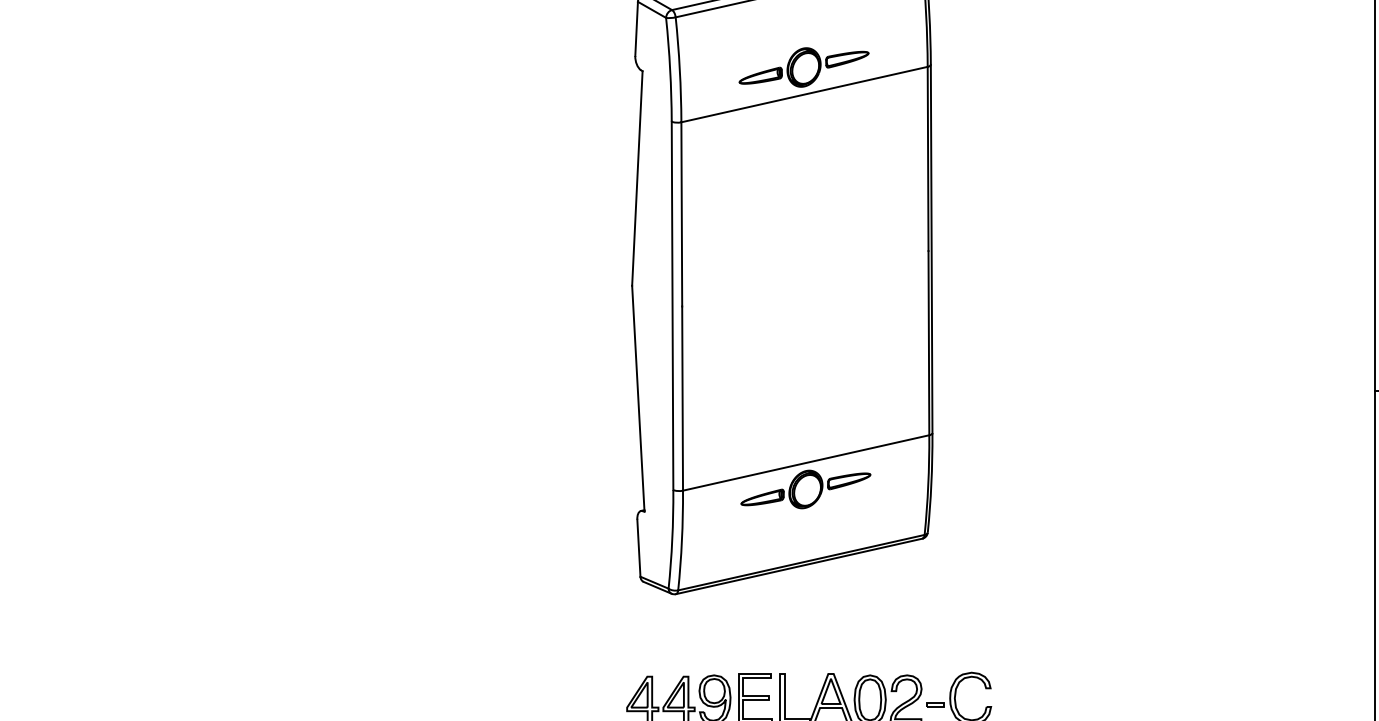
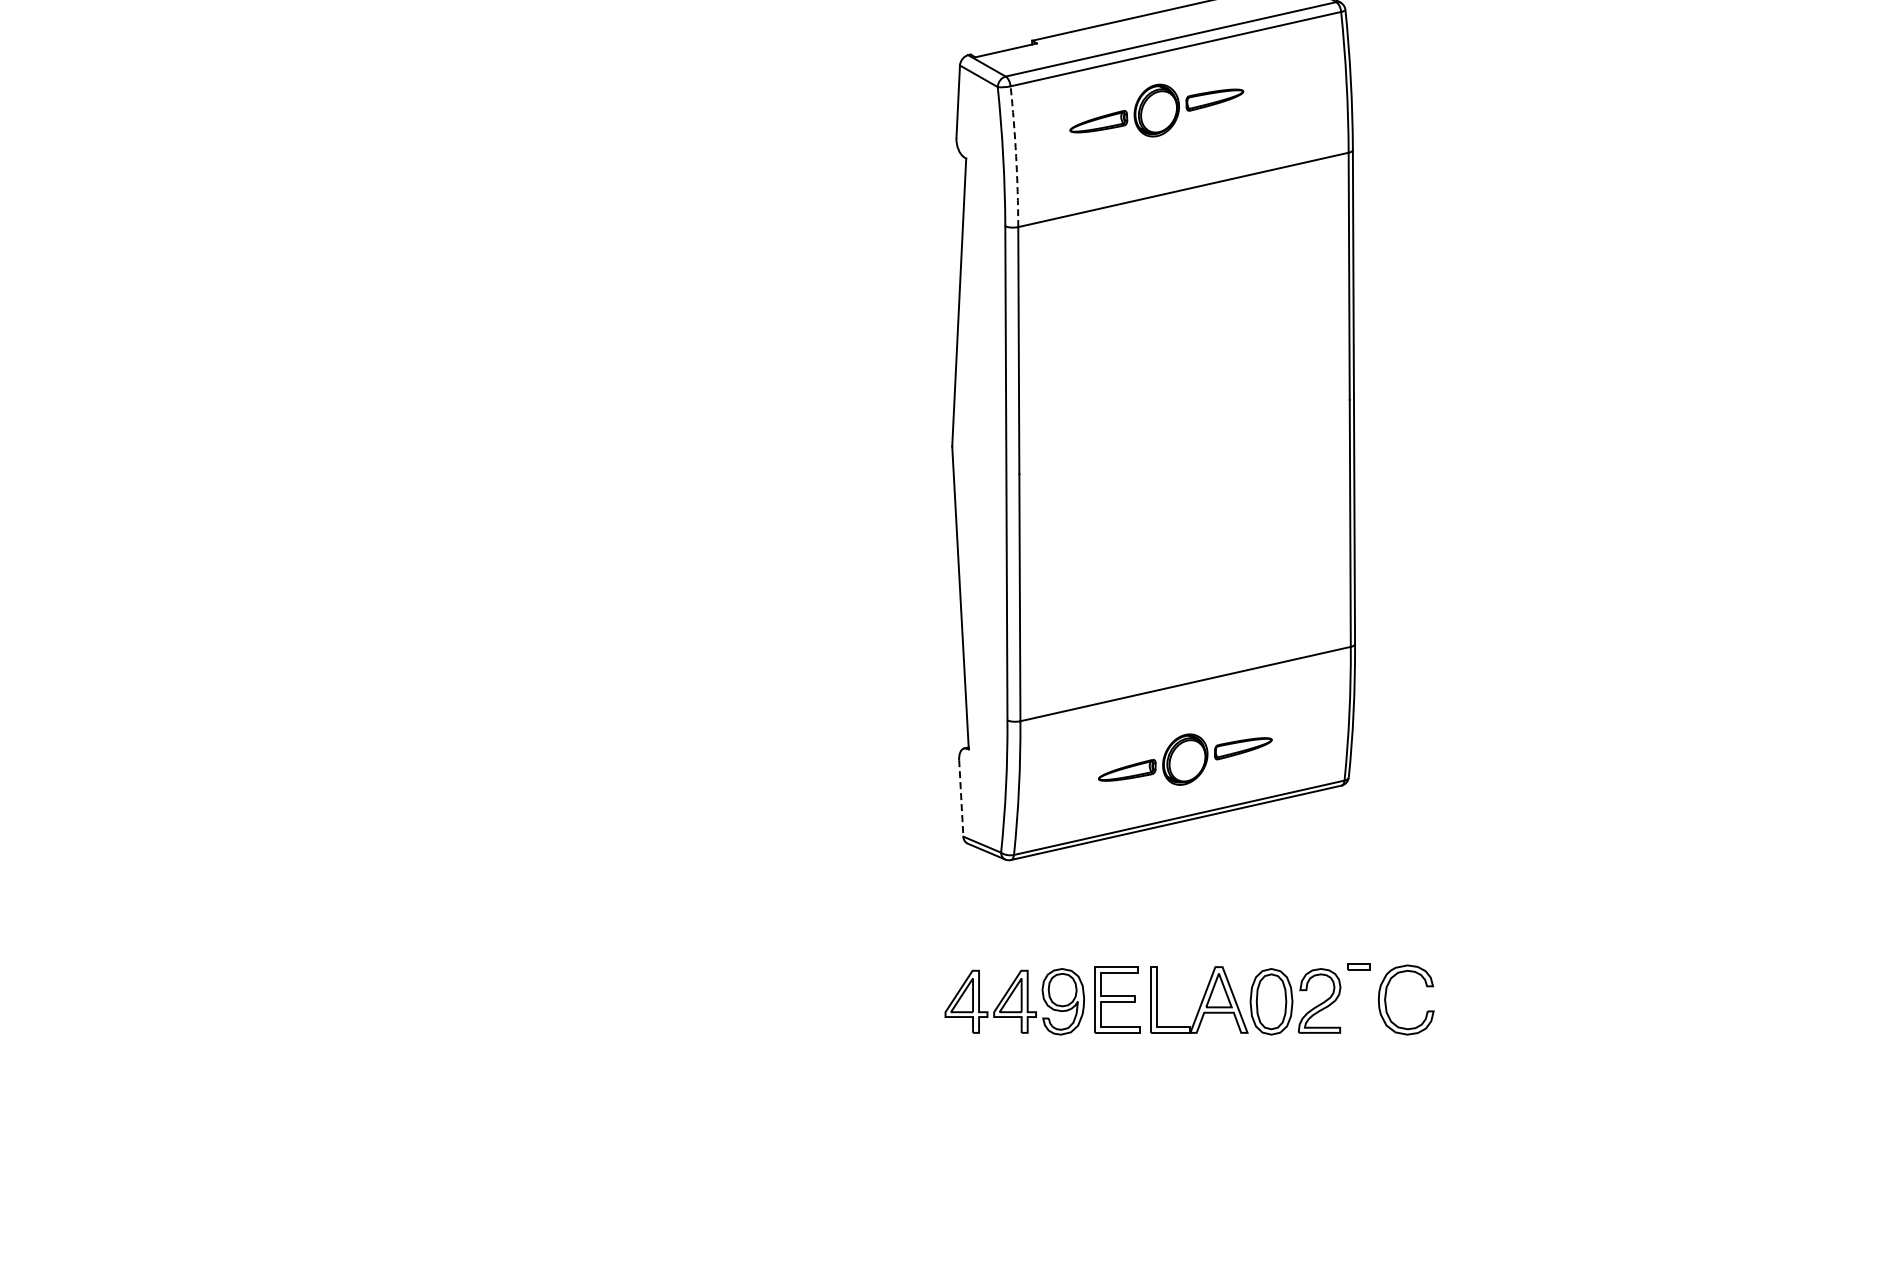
part: (803, 67) -> (1156, 110), moved
arc: (680, 69) -> (1016, 156), solid -> dashed
part: (806, 489) -> (1185, 759), moved
line: (639, 548) -> (961, 798), solid -> dashed
part: (935, 704) -> (1358, 966), moved

